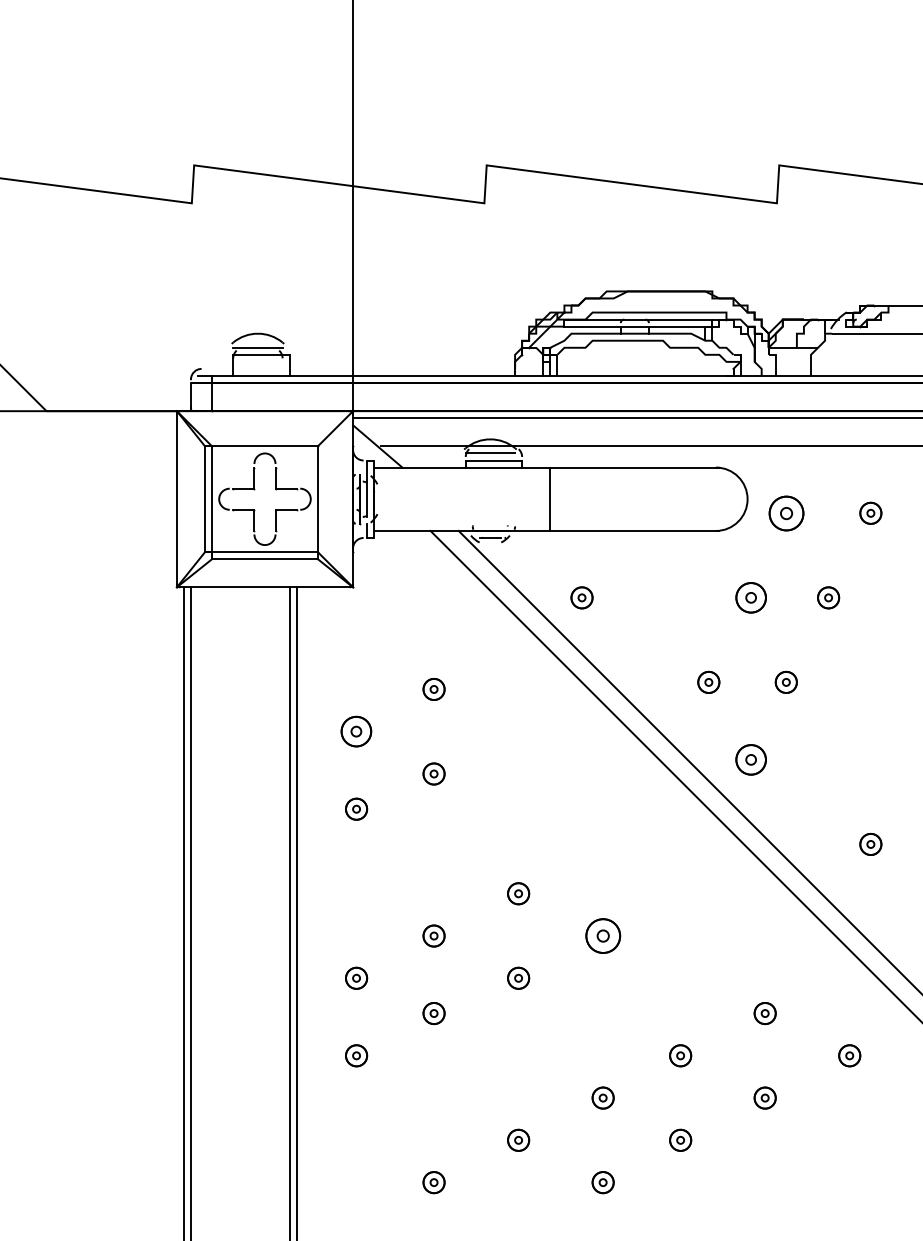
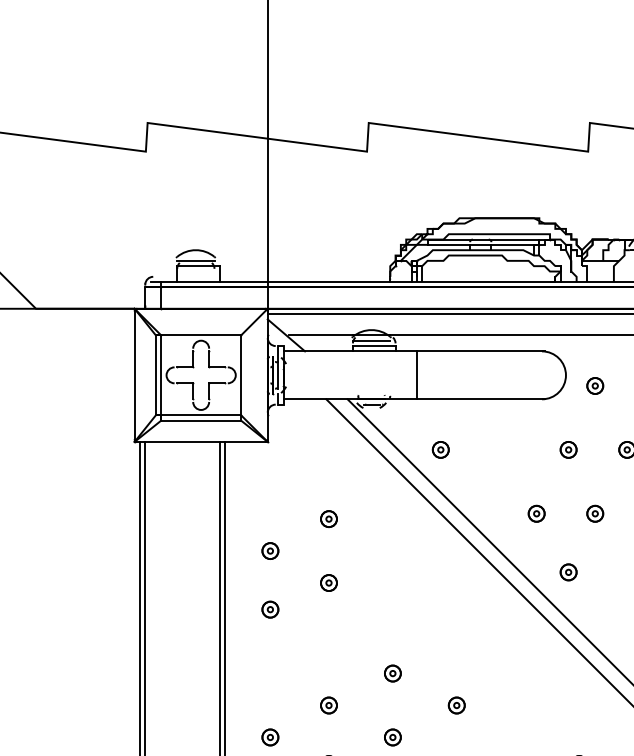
part: (785, 512) -> (594, 385), size x0.62
part: (750, 597) -> (568, 449), size x0.71
part: (356, 731) -> (270, 550), size x0.71
part: (750, 759) -> (568, 572), size x0.71
part: (602, 935) -> (456, 705), size x0.62

